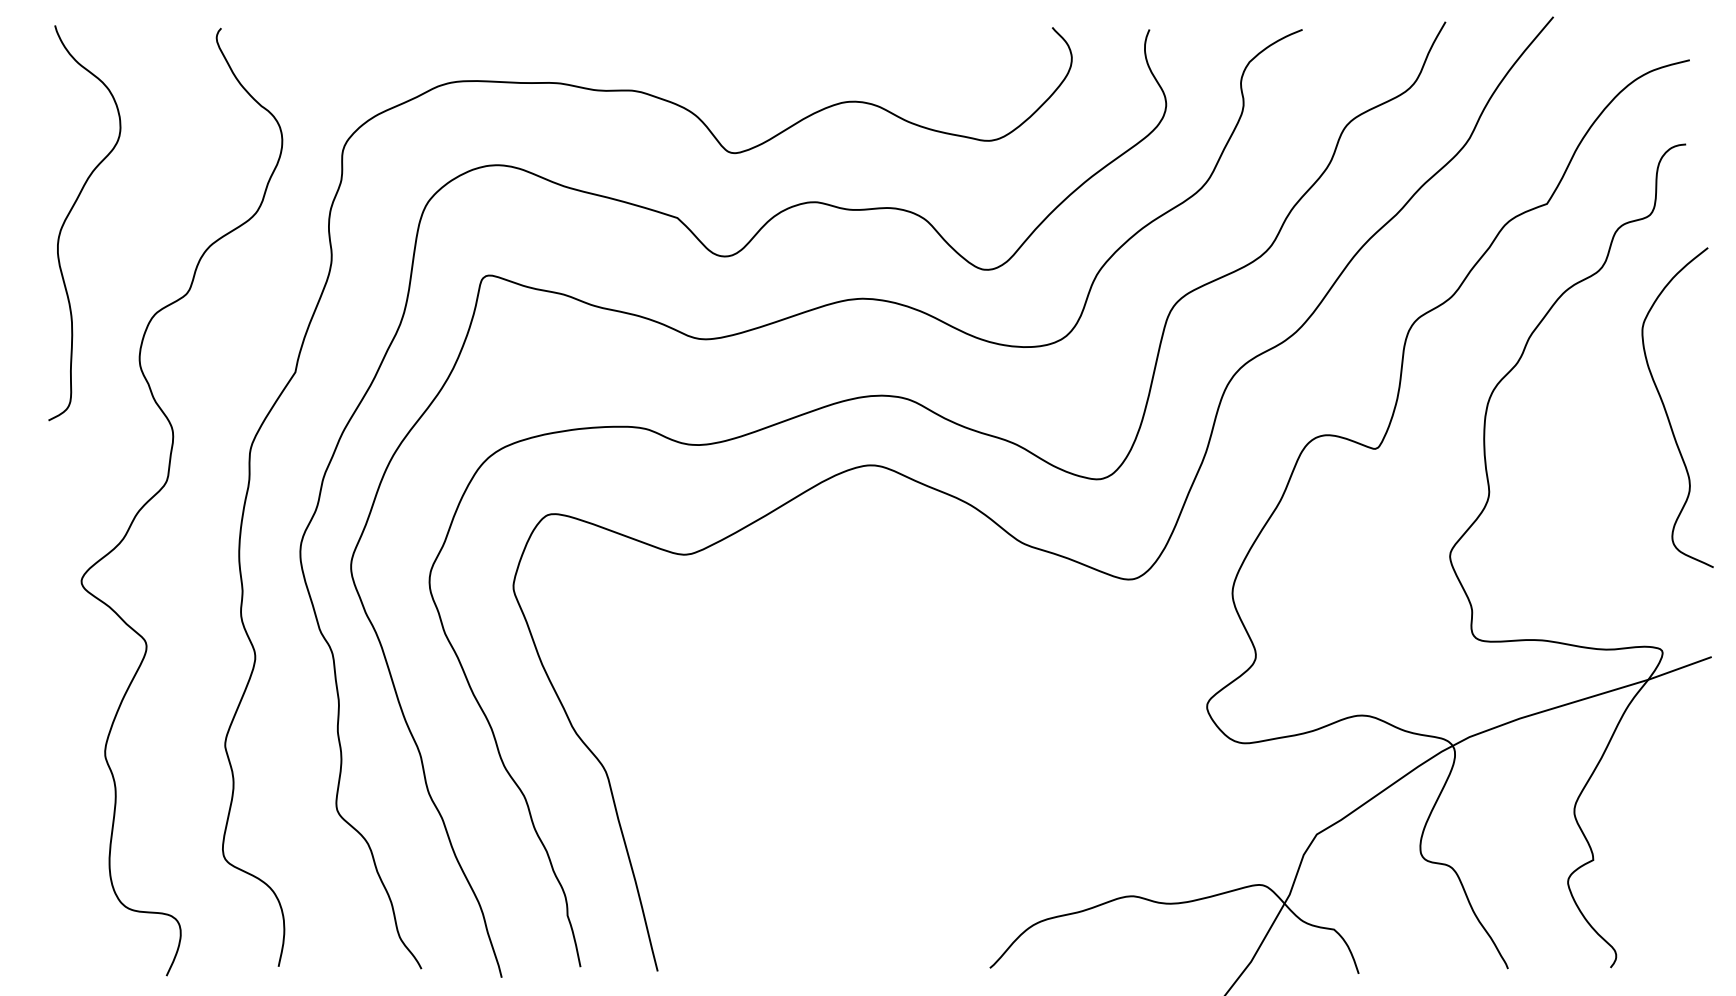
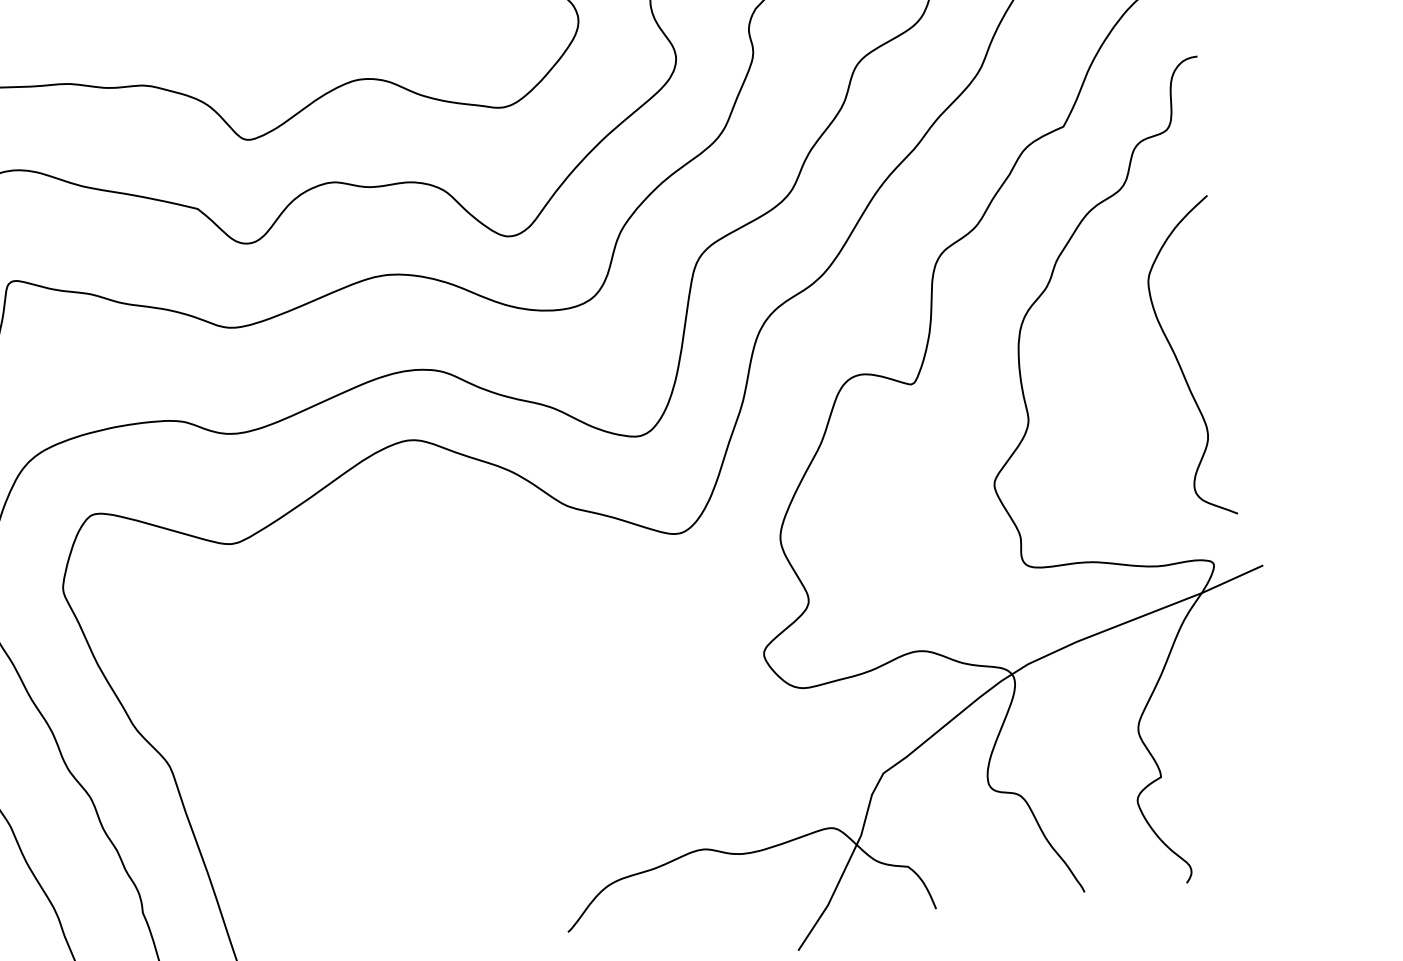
curve: (1667, 412) -> (1179, 362), moved

